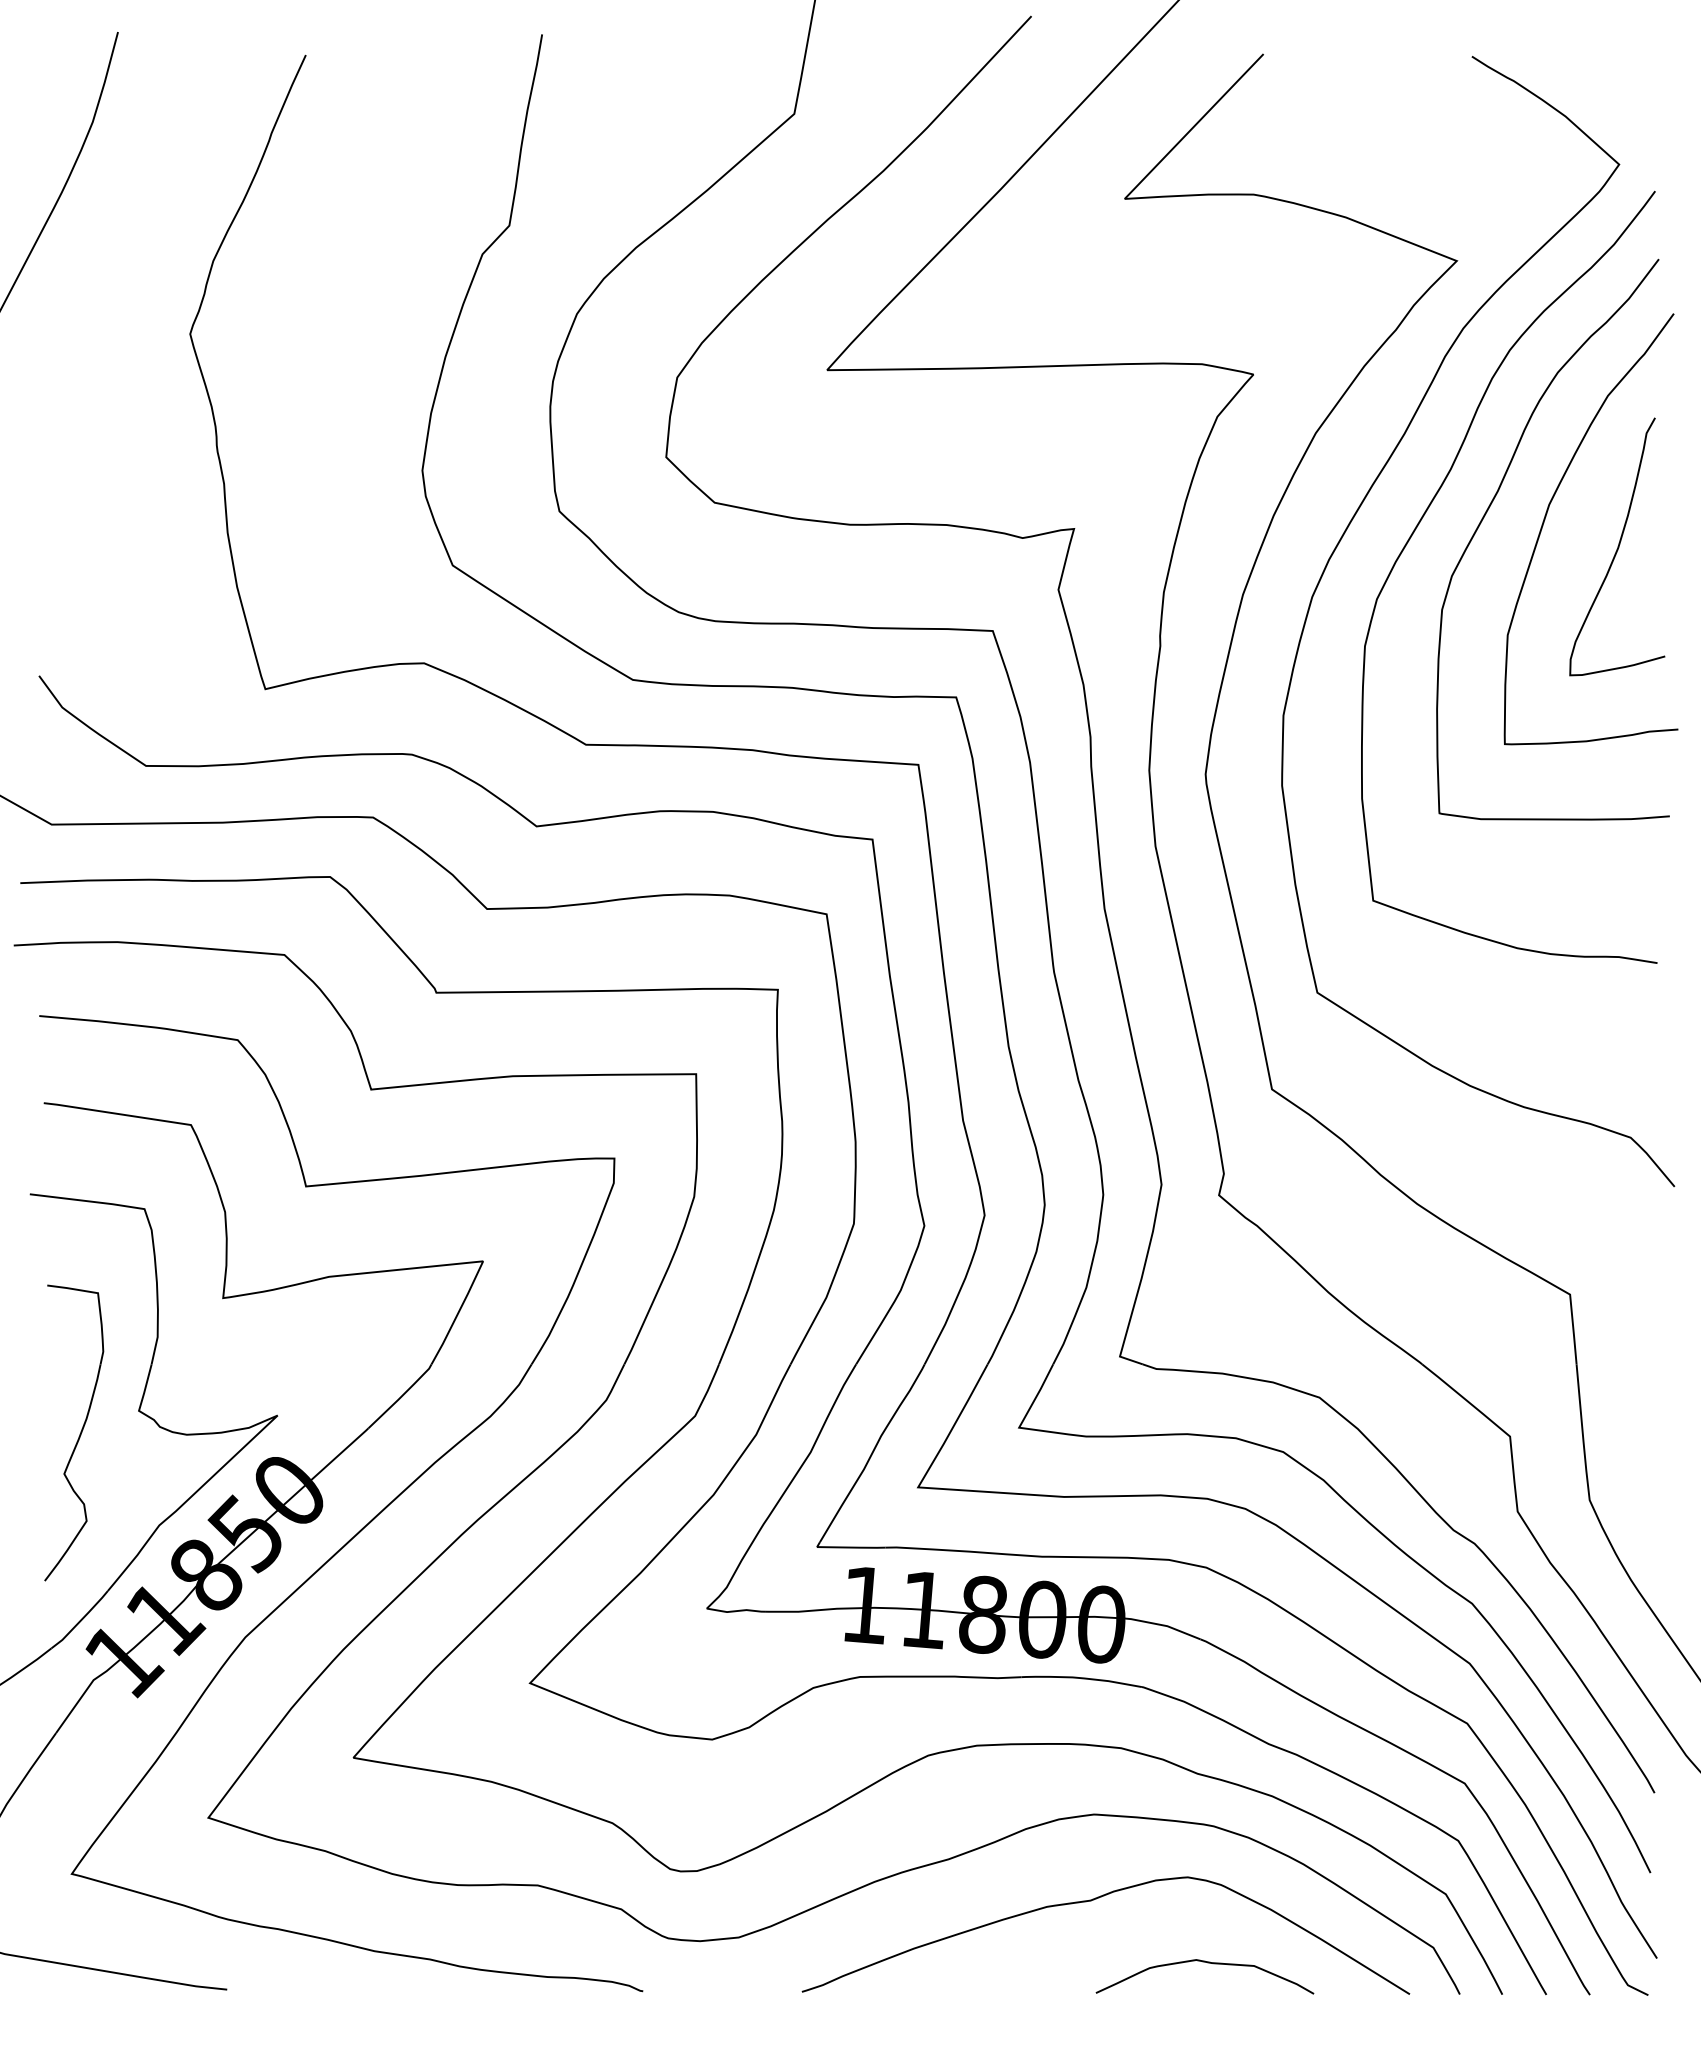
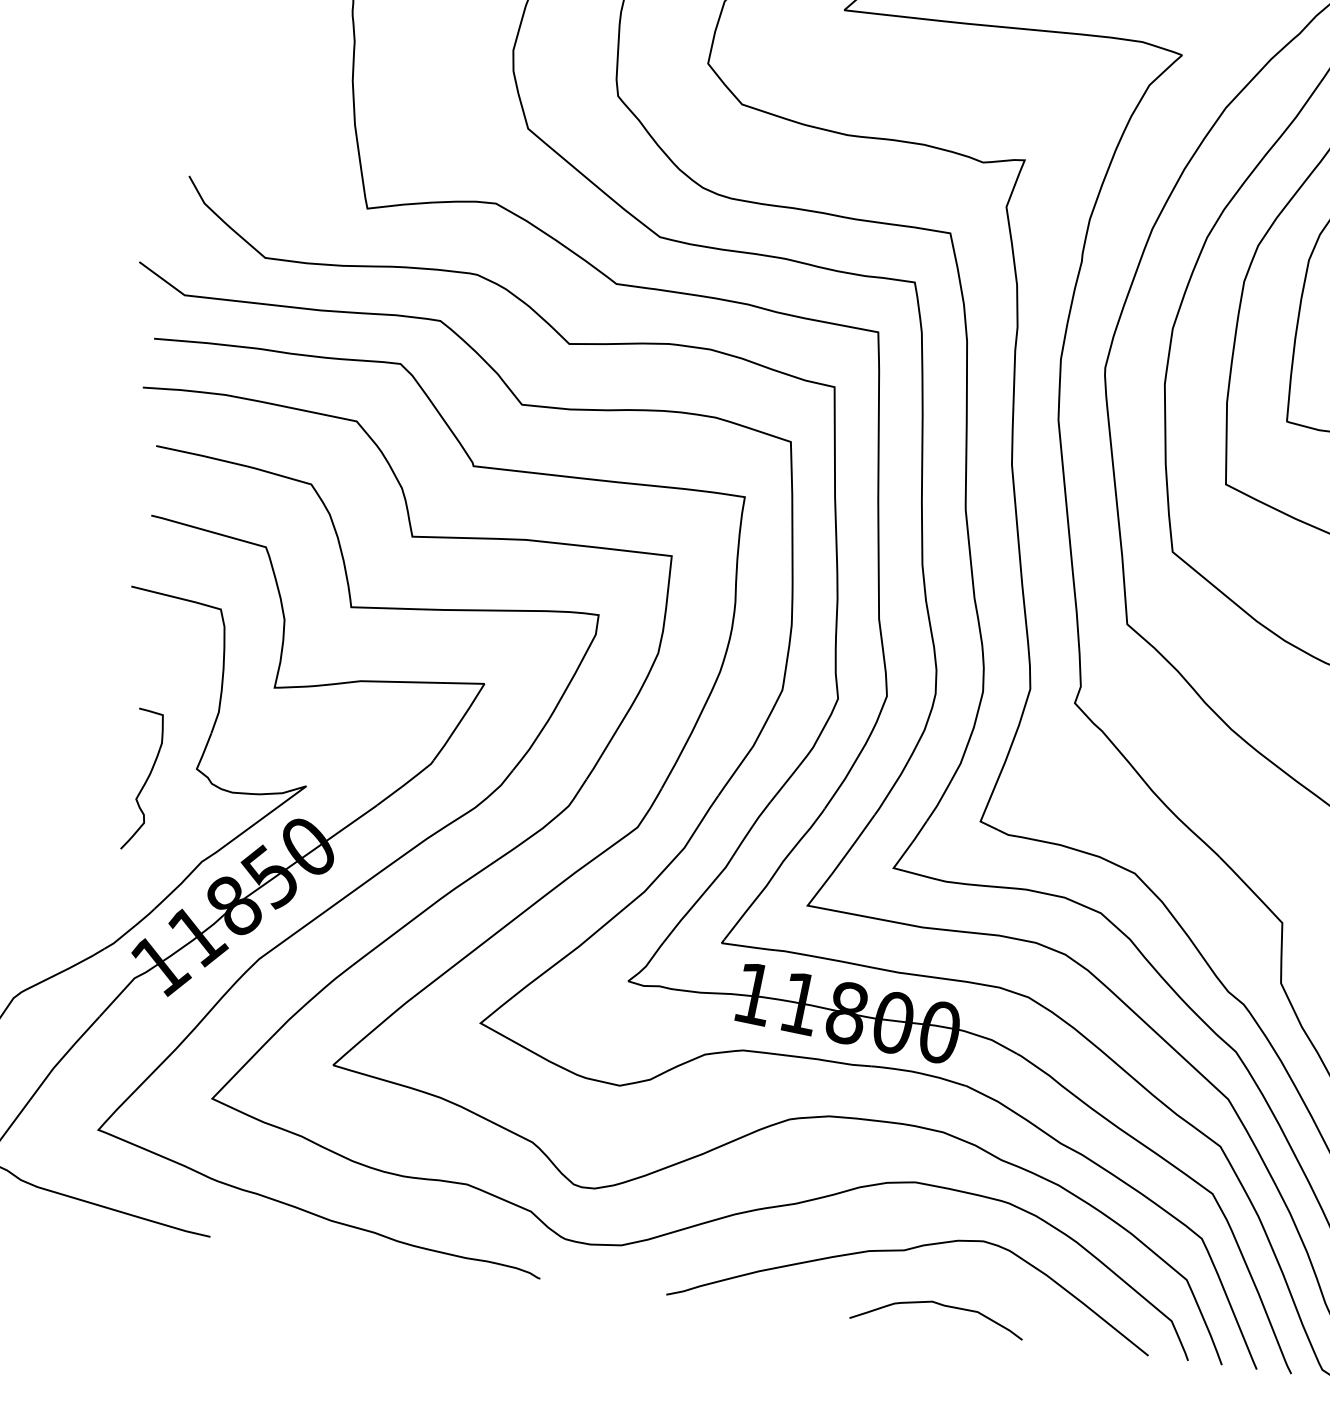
part: (74, 1432) -> (143, 779), size x0.6
curve: (1207, 1963) -> (940, 1305), moved

